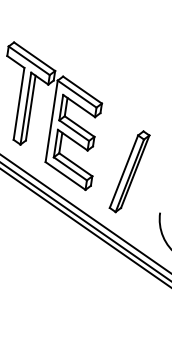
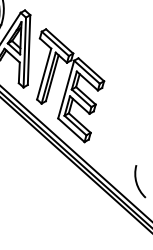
part: (128, 171) -> (117, 132), removed

